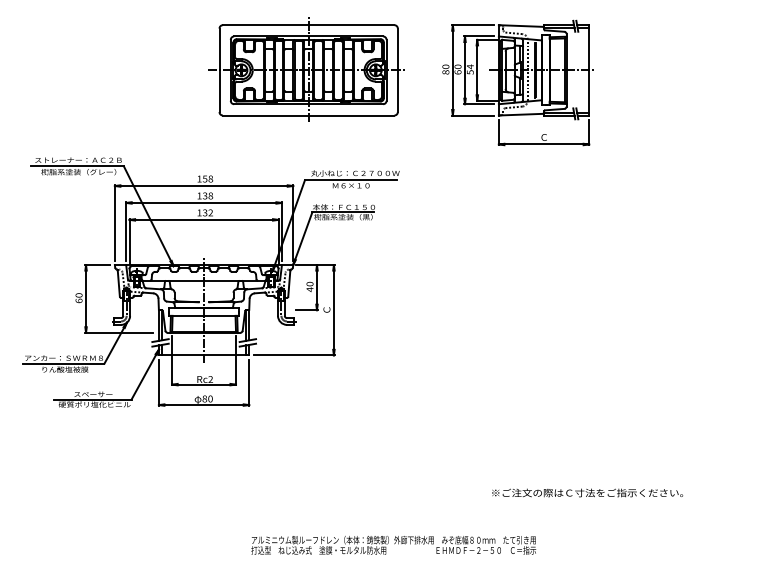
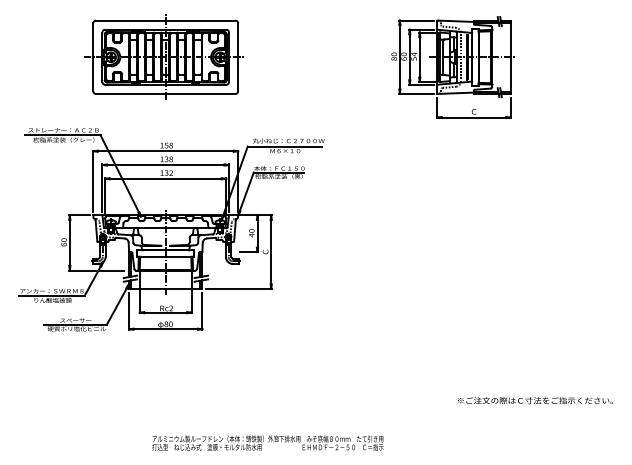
part: (305, 69) -> (163, 56), moved
part: (517, 82) -> (452, 67), moved
text: (586, 492) -> (534, 400), moved
text: (393, 544) -> (267, 442), moved

